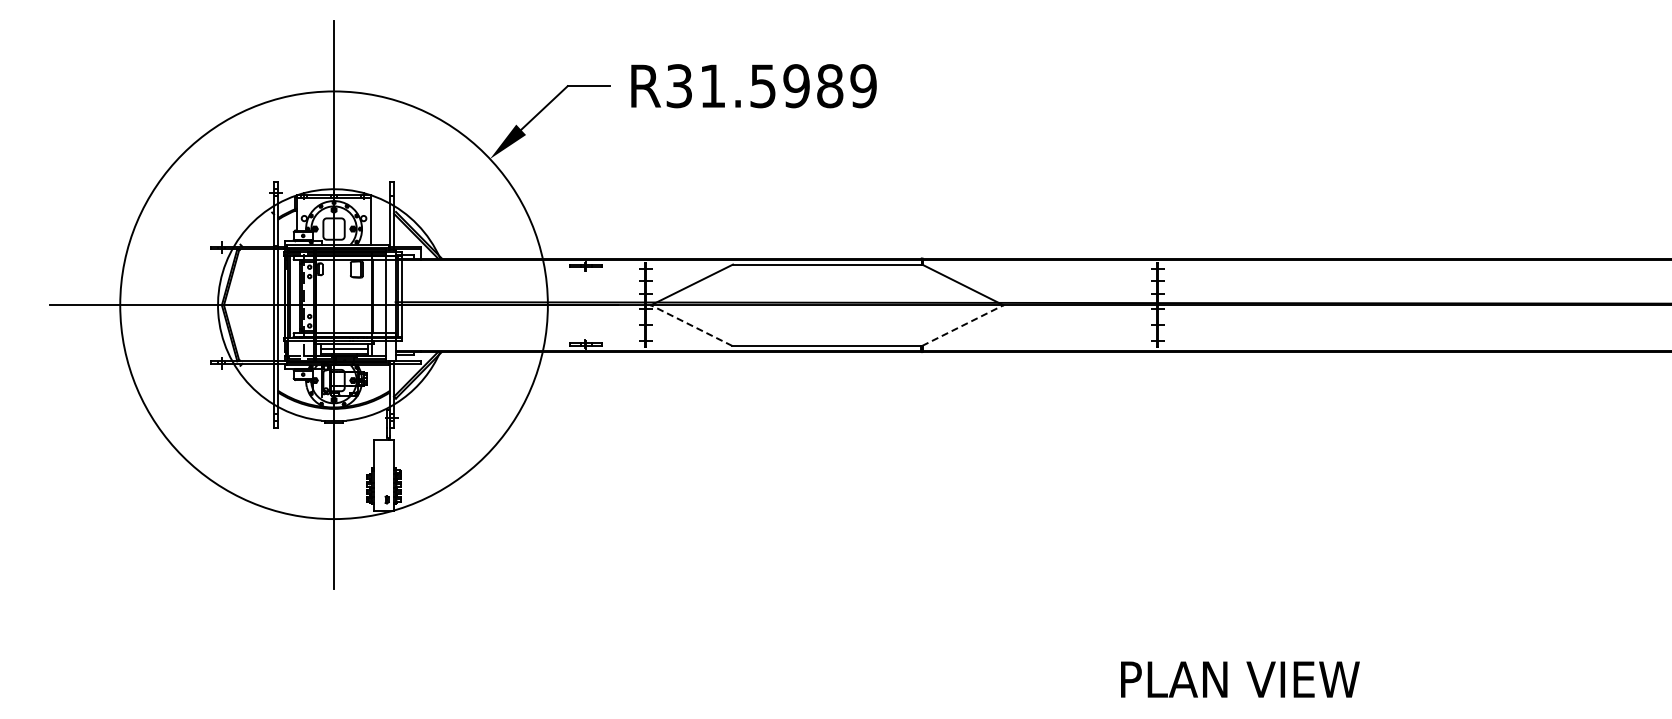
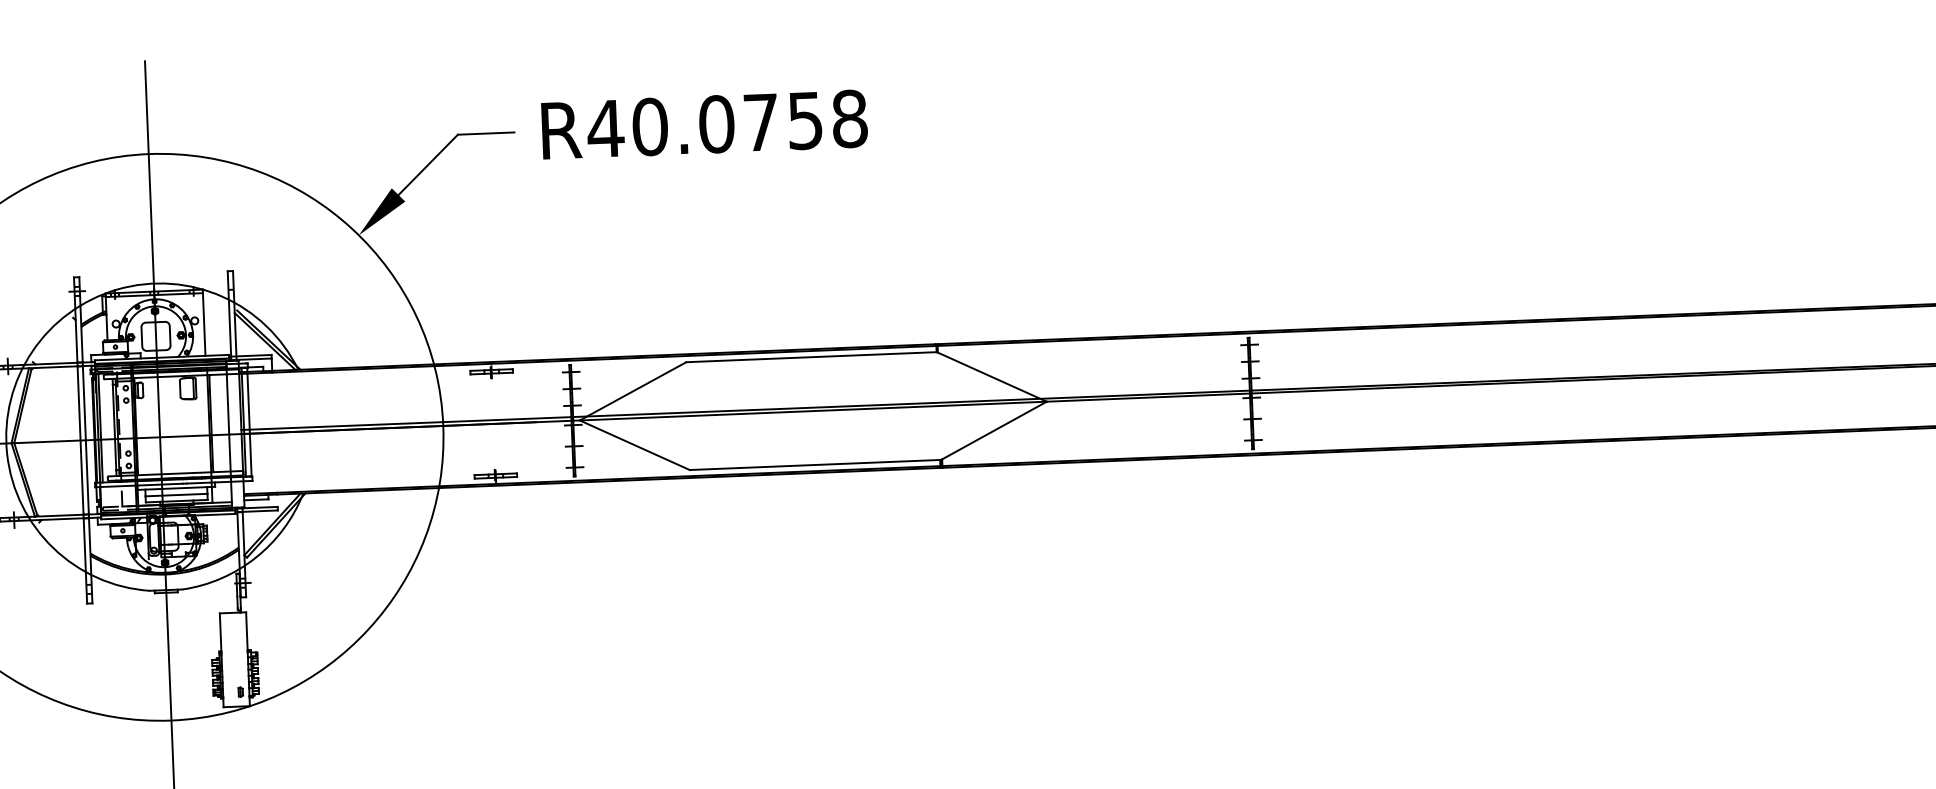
text: (770, 86) -> (726, 124), R31.5989 -> R40.0758
line: (691, 325) -> (634, 445), dashed -> solid
line: (963, 325) -> (994, 430), dashed -> solid

